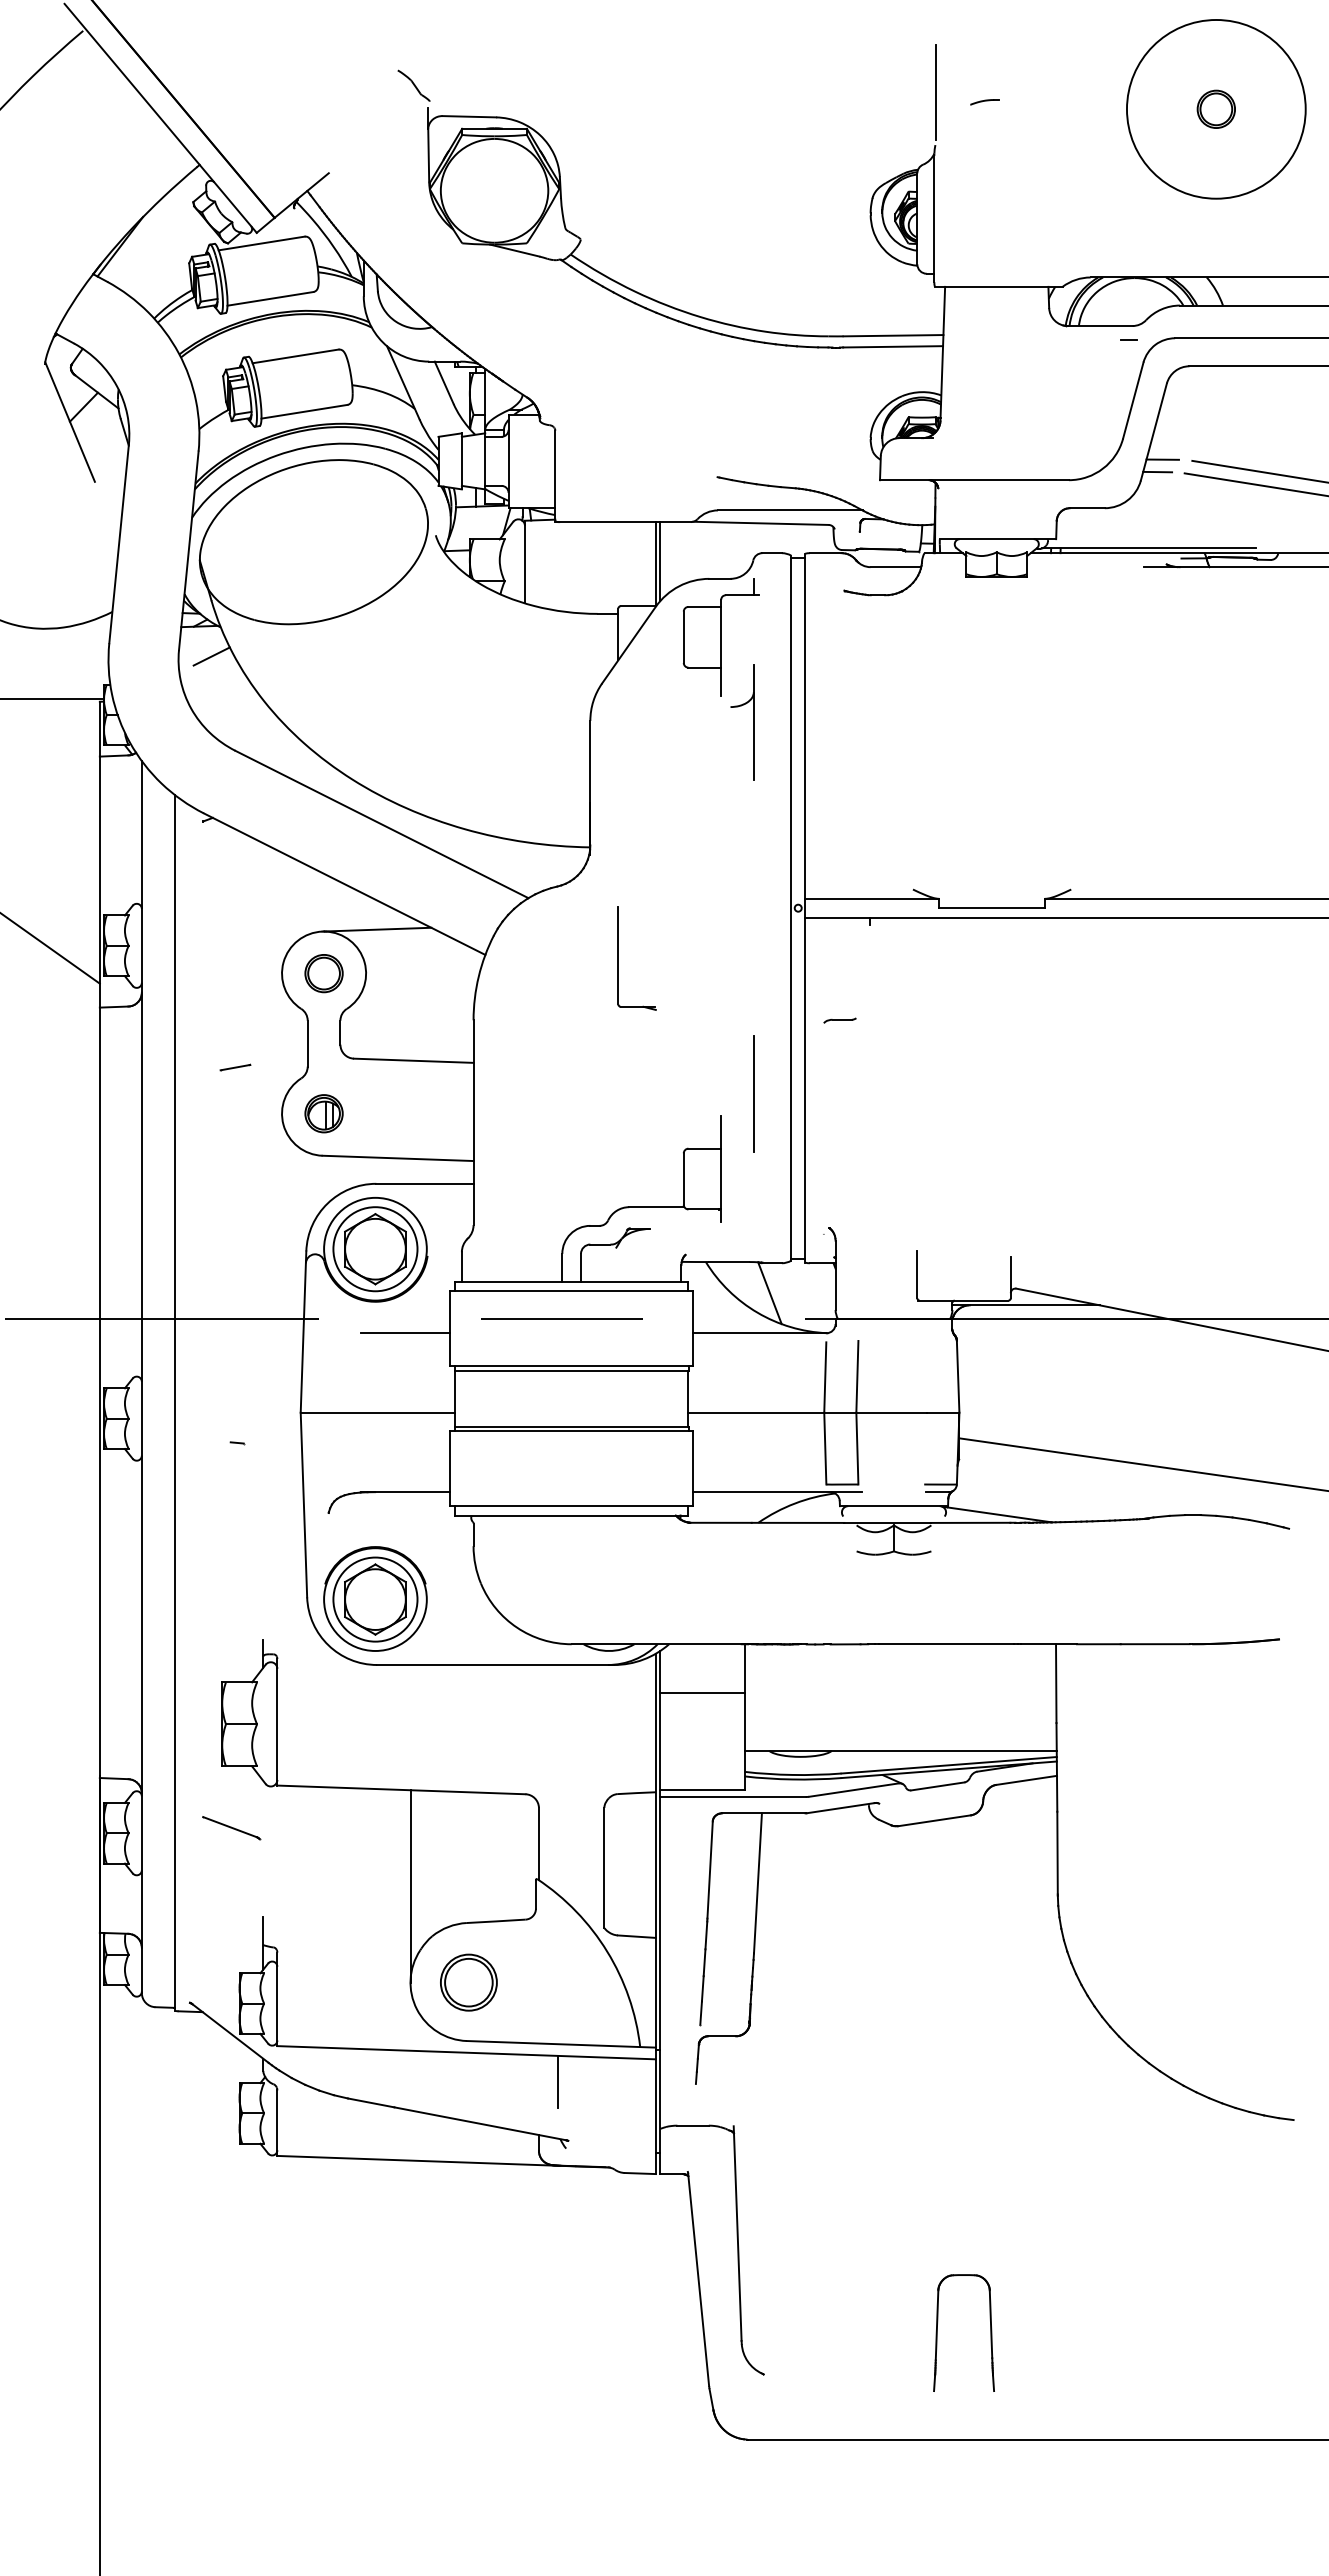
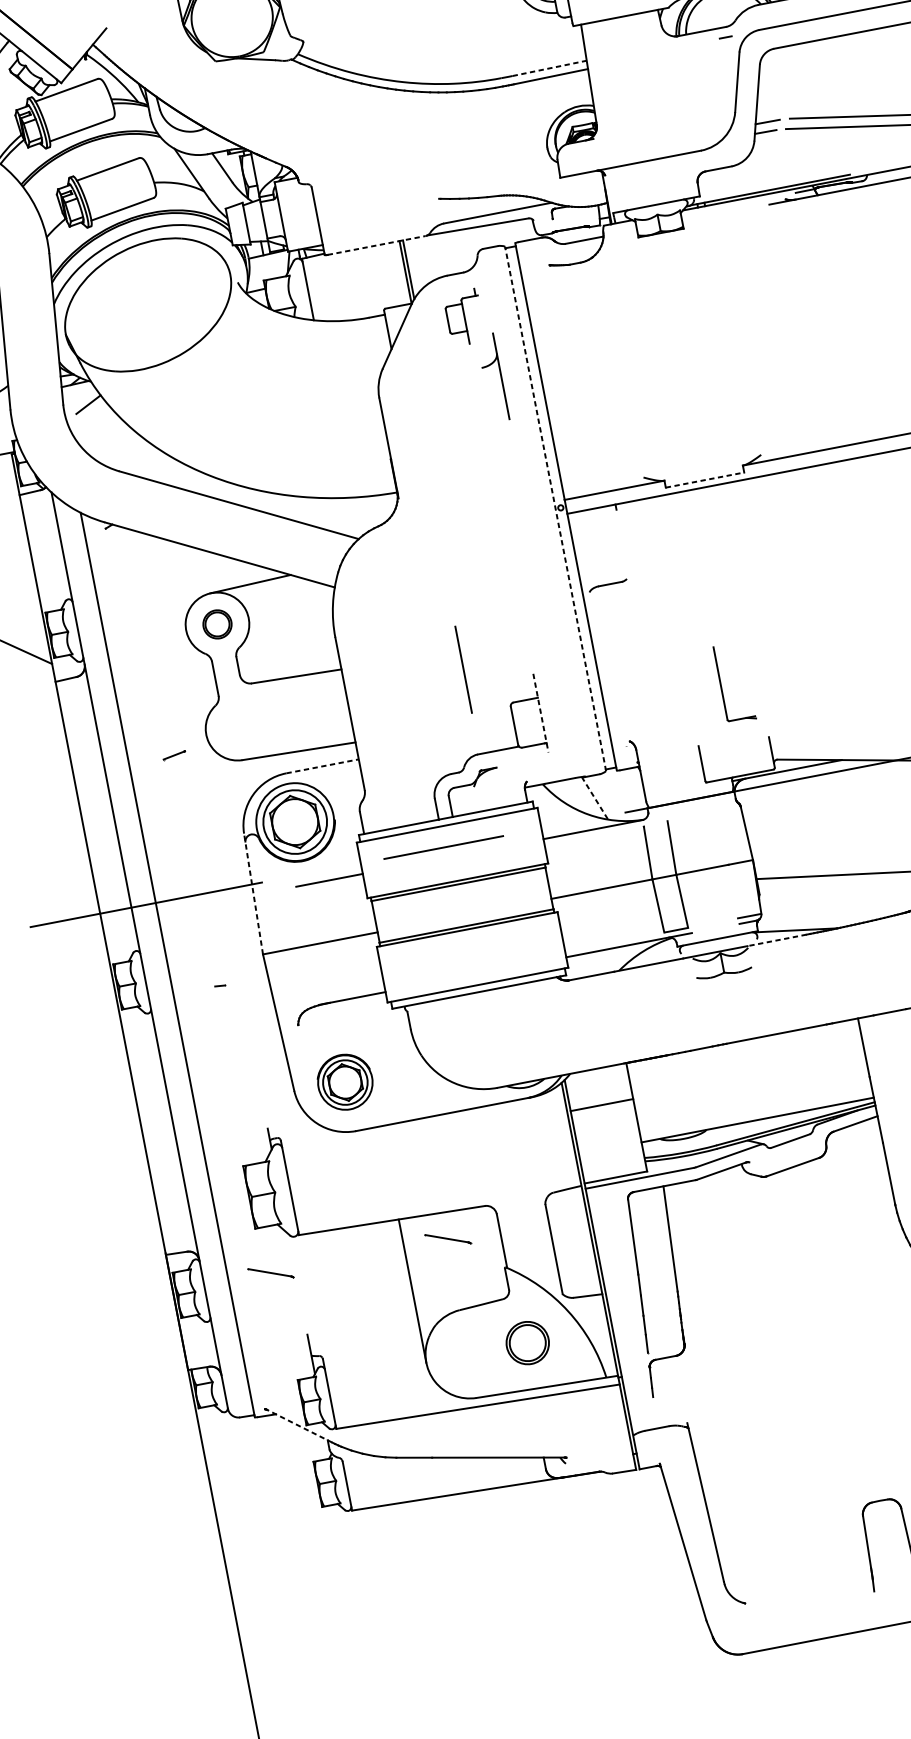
line: (893, 335) -> (549, 68), solid -> dashed
line: (625, 522) -> (377, 245), solid -> dashed
part: (720, 637) -> (464, 317), size x0.6
line: (791, 908) -> (555, 509), solid -> dashed
line: (992, 908) -> (705, 480), solid -> dashed
part: (618, 958) -> (720, 685), moved
part: (839, 1020) -> (607, 585), size x1.6
line: (235, 1067) -> (174, 755), moved
line: (753, 1093) -> (463, 669), moved
part: (323, 1113) -> (237, 728), removed
line: (721, 1169) -> (541, 713), solid -> dashed
line: (424, 1183) -> (322, 766), solid -> dashed
line: (770, 1293) -> (595, 798), solid -> dashed
line: (303, 1332) -> (253, 894), solid -> dashed
line: (970, 1522) -> (776, 940), solid -> dashed
part: (375, 1598) -> (345, 1081), size x0.7
part: (469, 1828) -> (448, 1239), added
part: (468, 1982) -> (527, 1343), moved
line: (230, 2033) -> (299, 1426), solid -> dashed
line: (557, 2081) -> (549, 1415), removed

